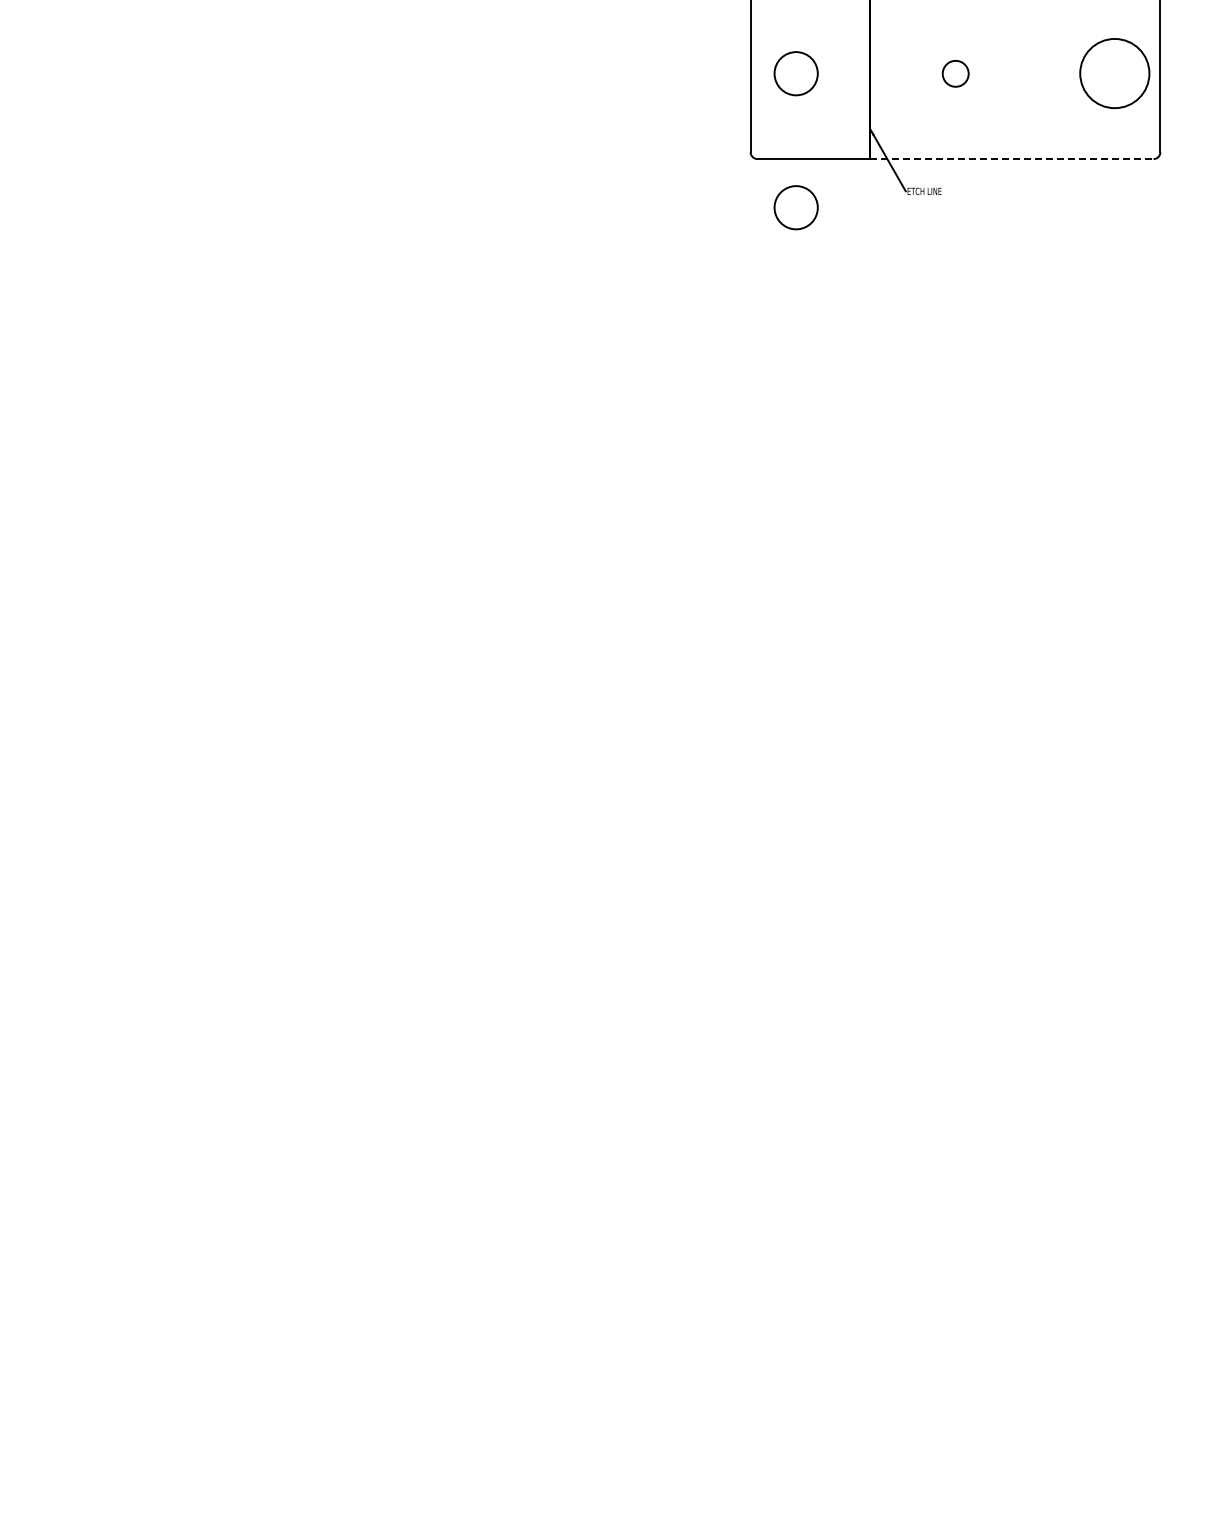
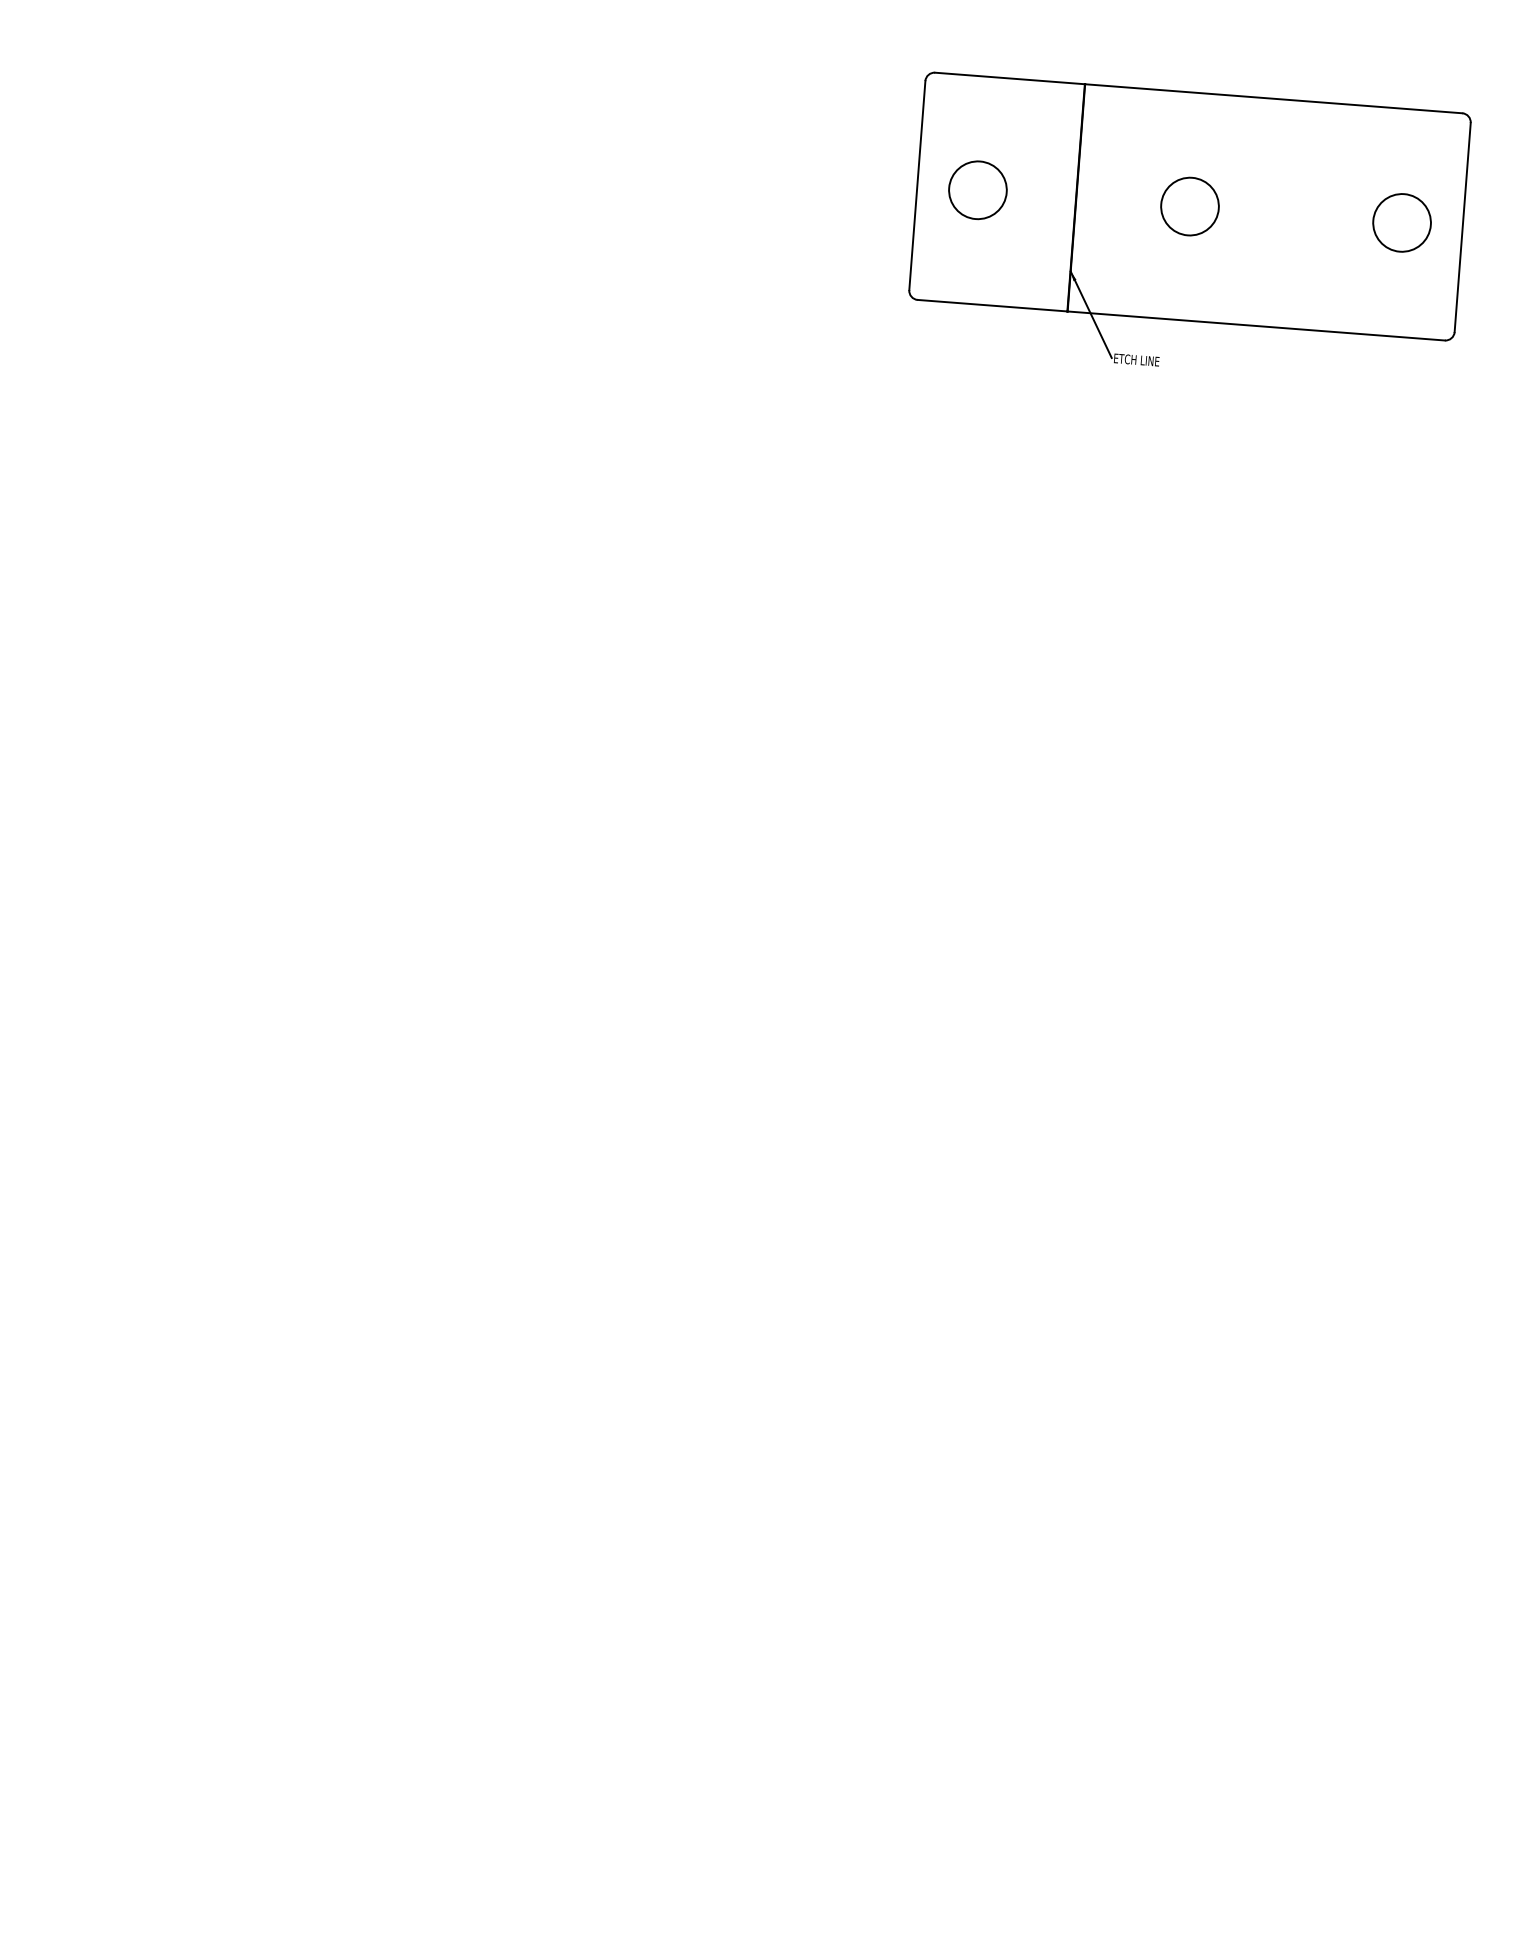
circle: (955, 73) -> (1189, 206), size x1.67
circle: (1114, 73) -> (1401, 222), size x0.62
line: (1011, 159) -> (1255, 326), dashed -> solid
circle: (795, 207) -> (963, 368), removed

